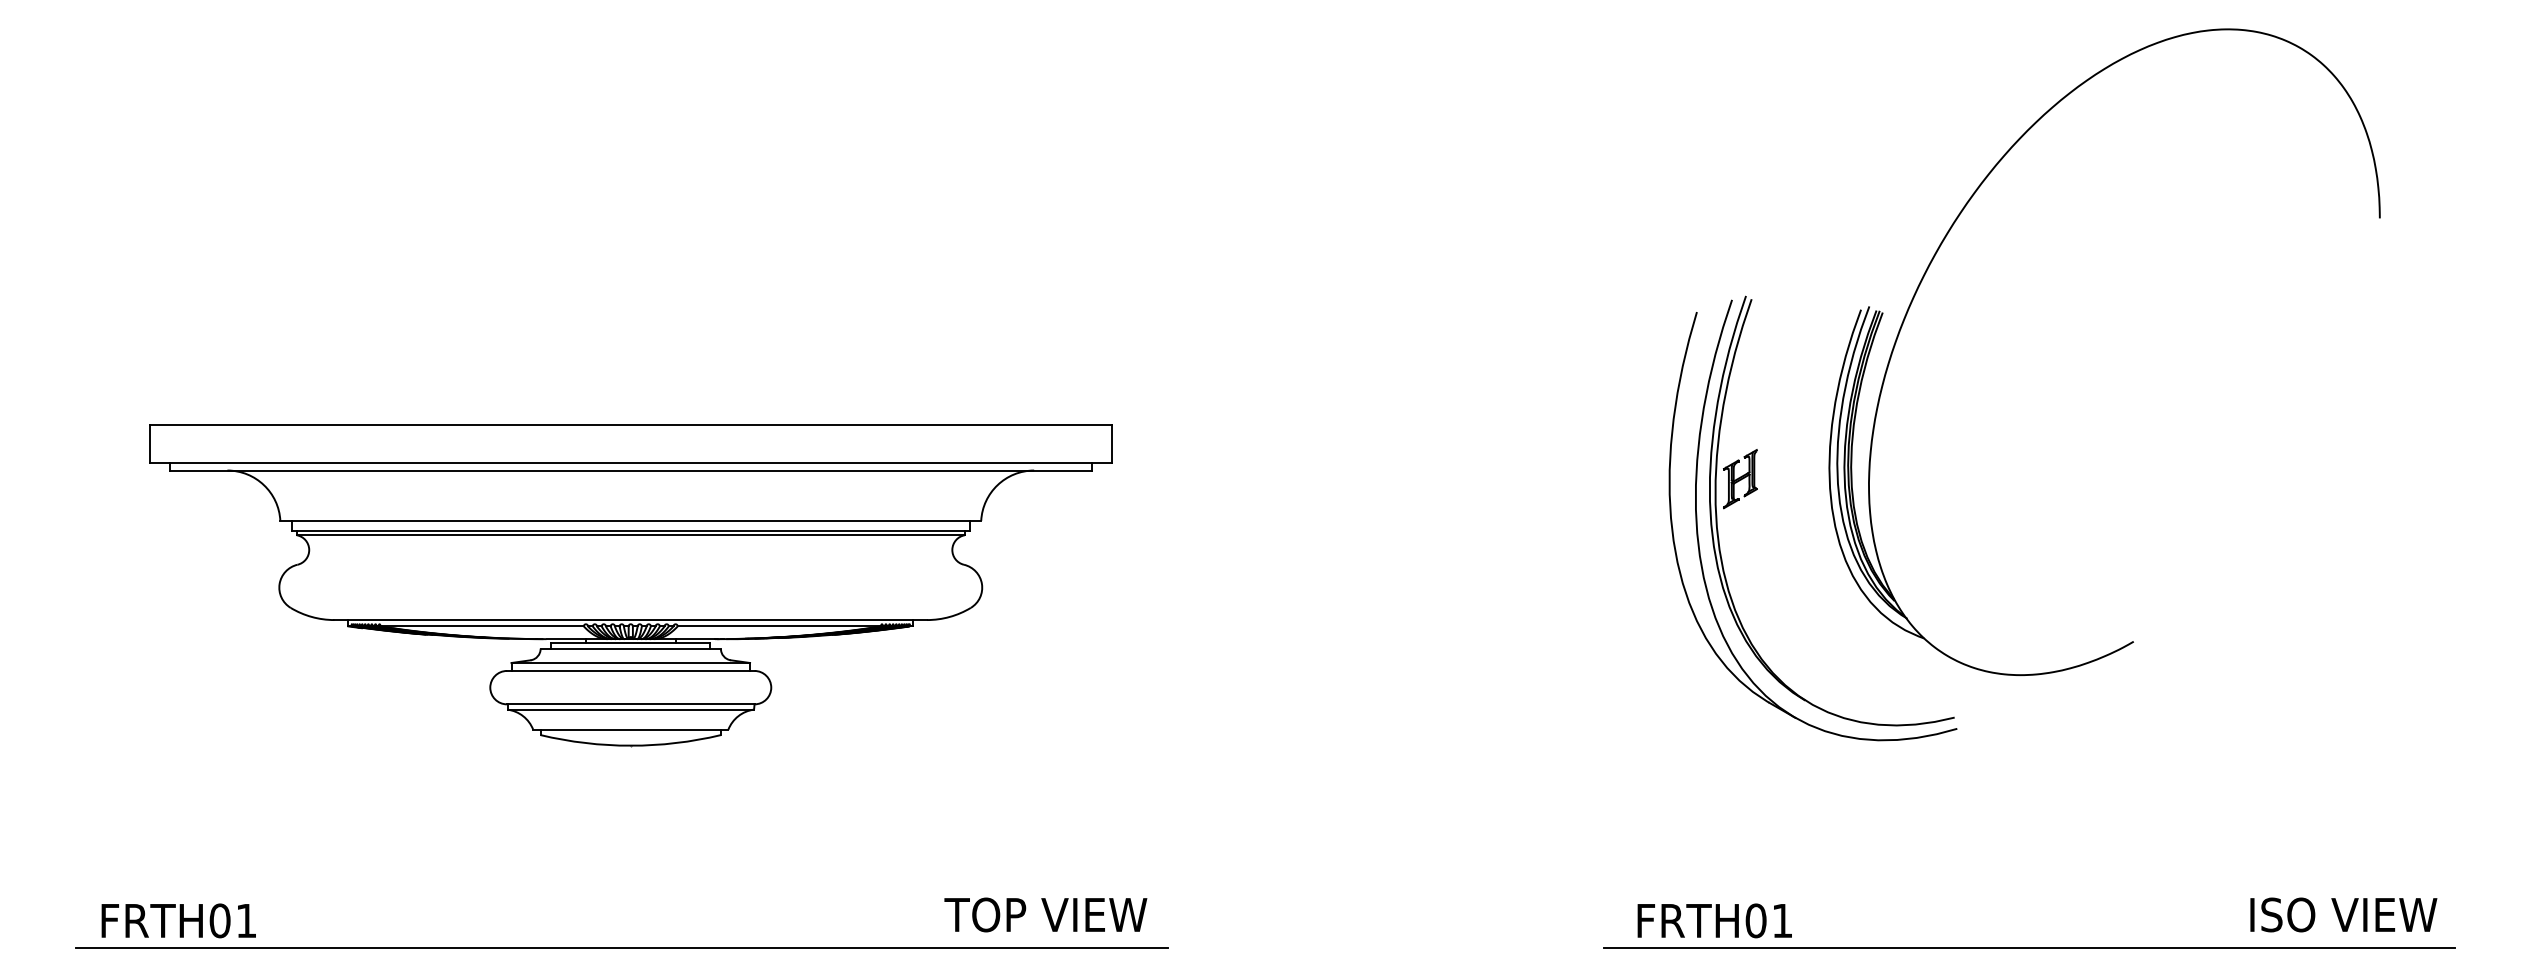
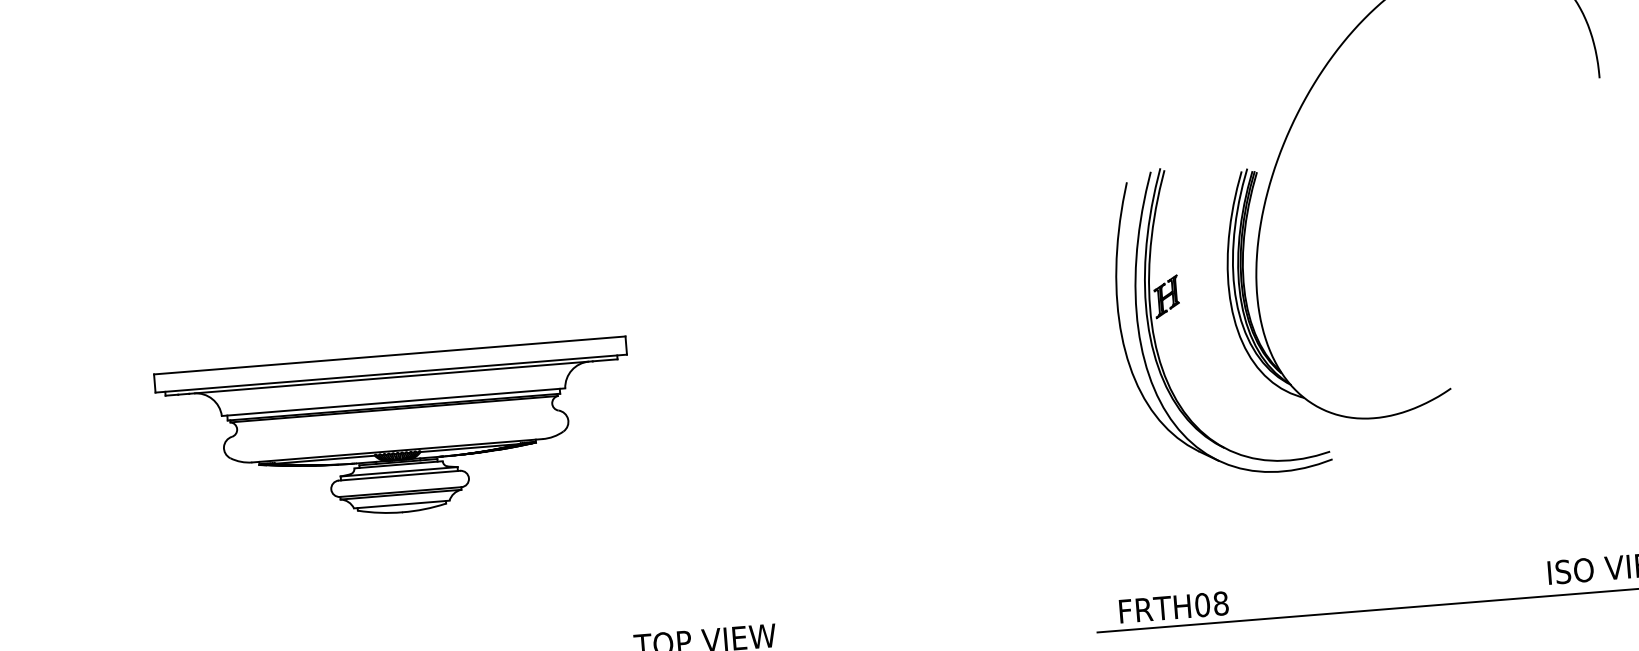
part: (630, 585) -> (395, 433), size x0.7
text: (1782, 920) -> (1221, 603), FRTH01 -> FRTH08

